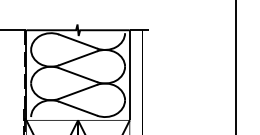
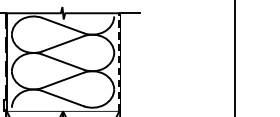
line: (129, 74) -> (119, 61), solid -> dashed

